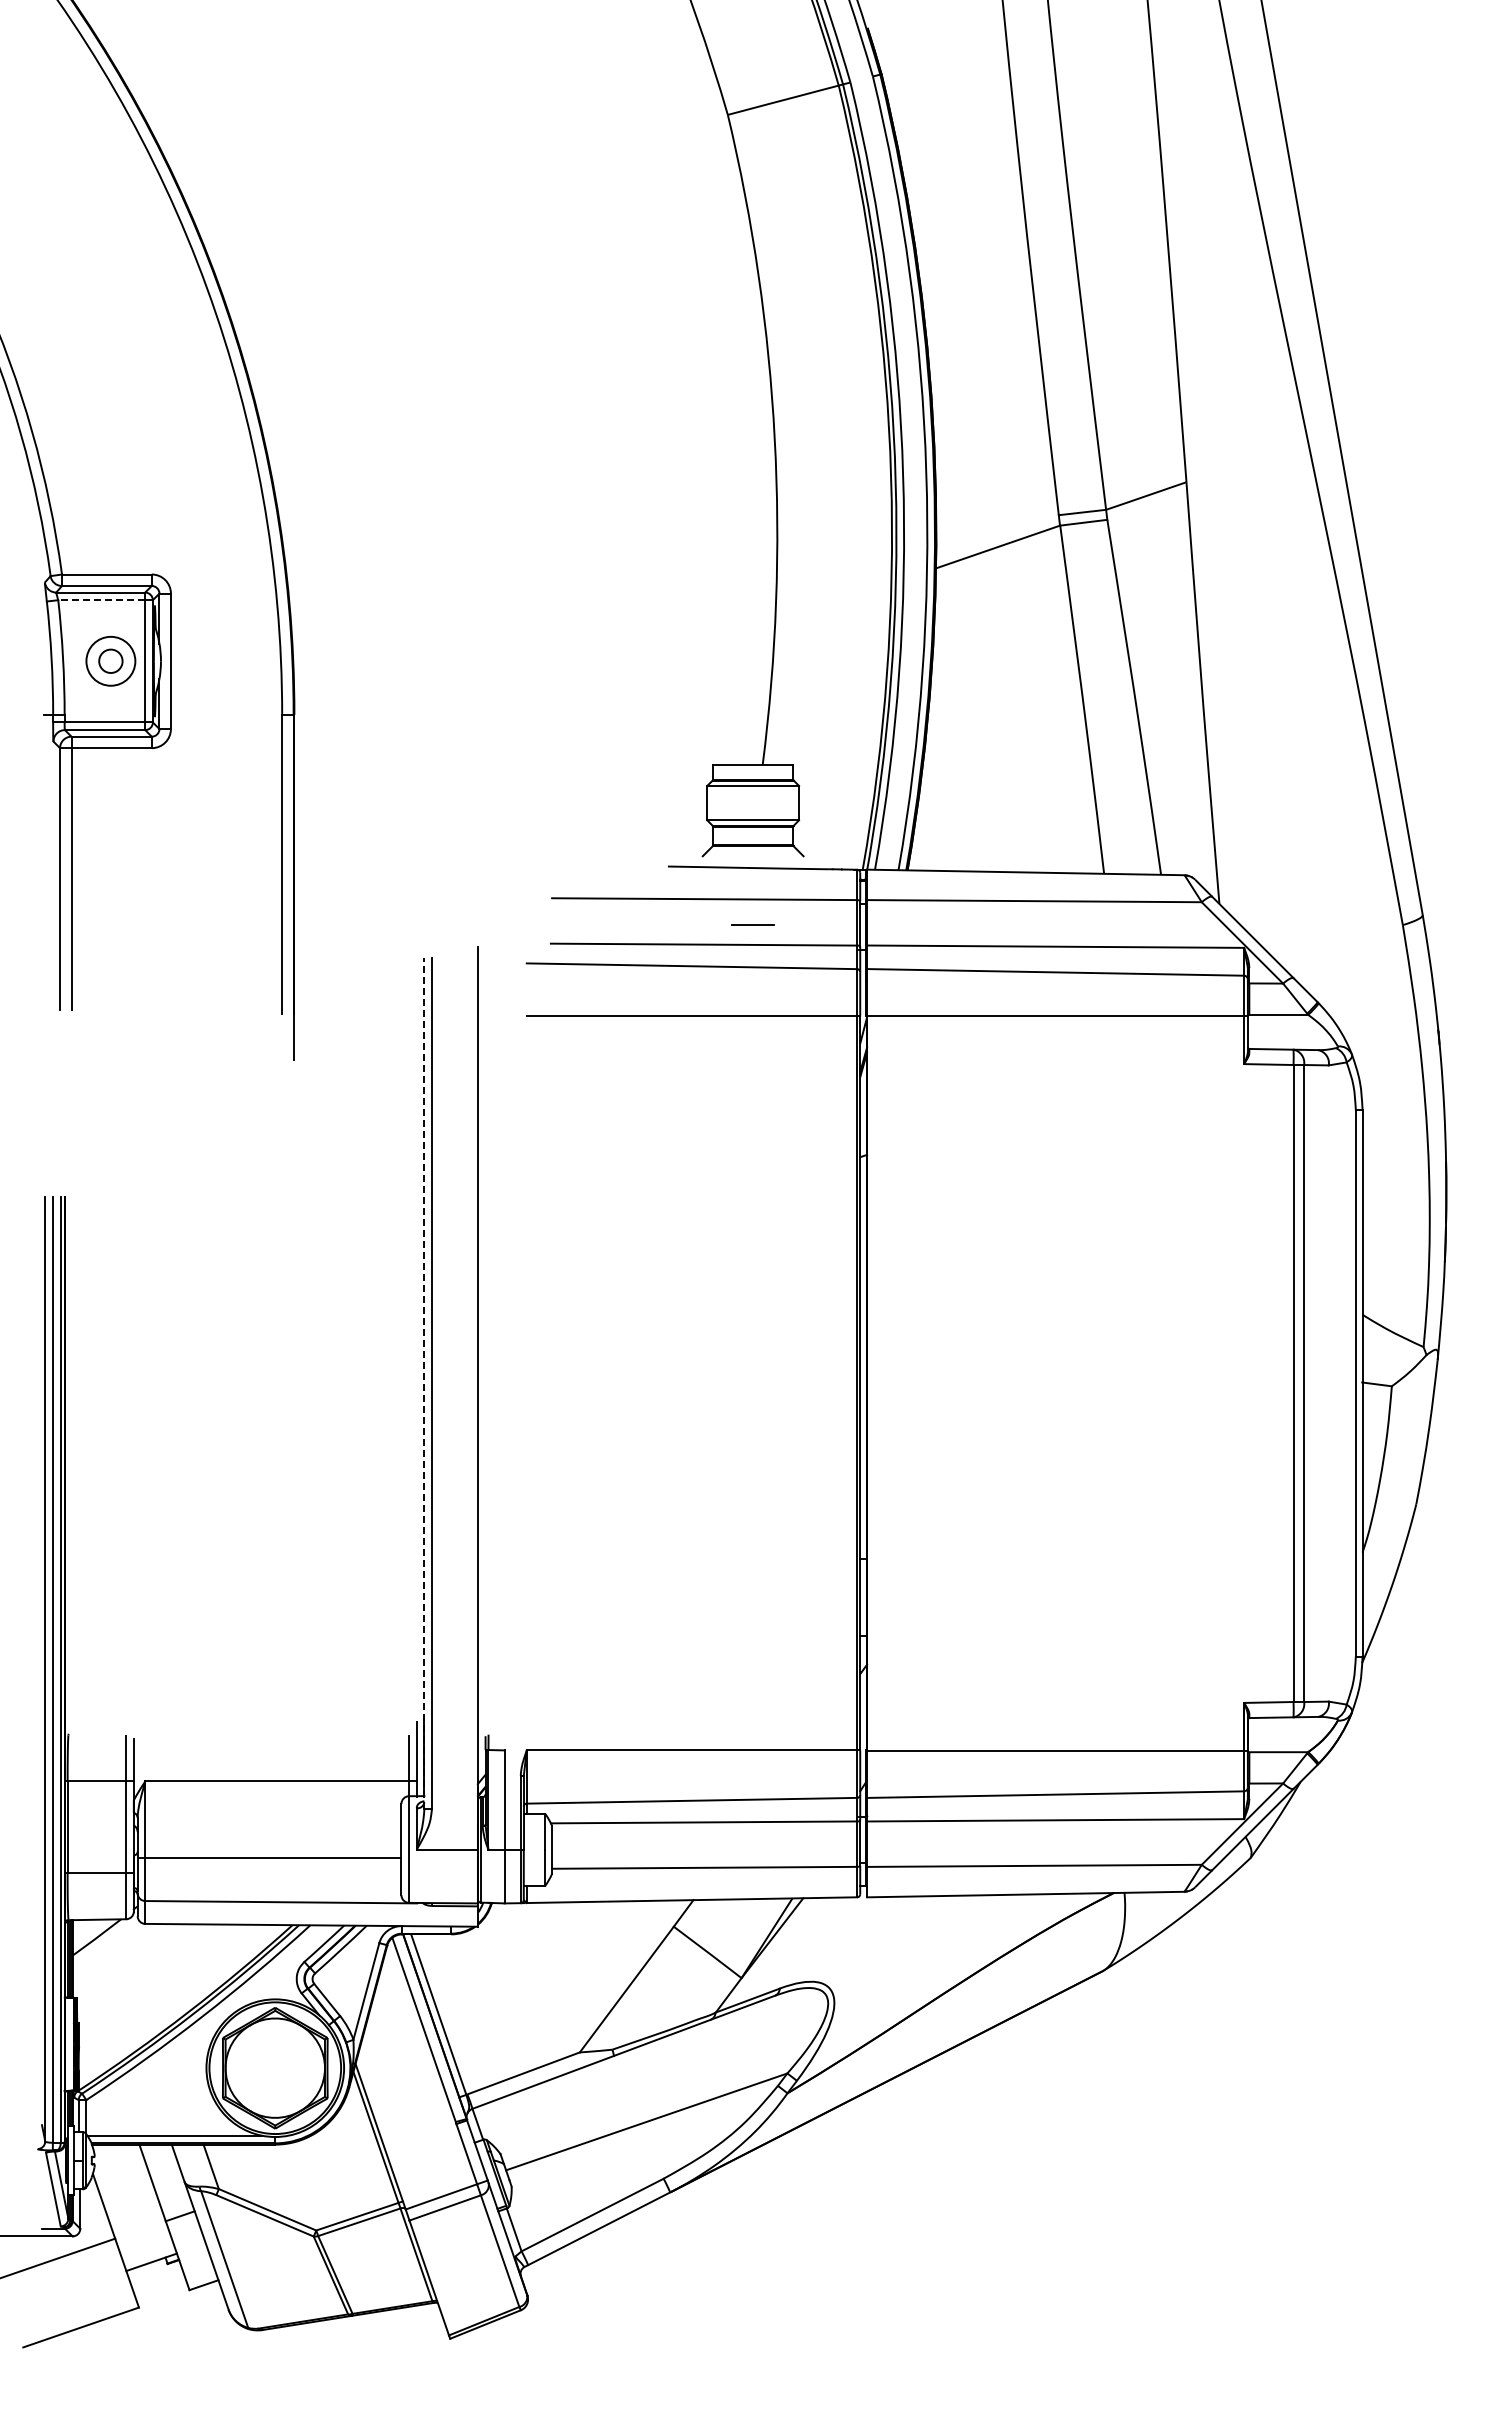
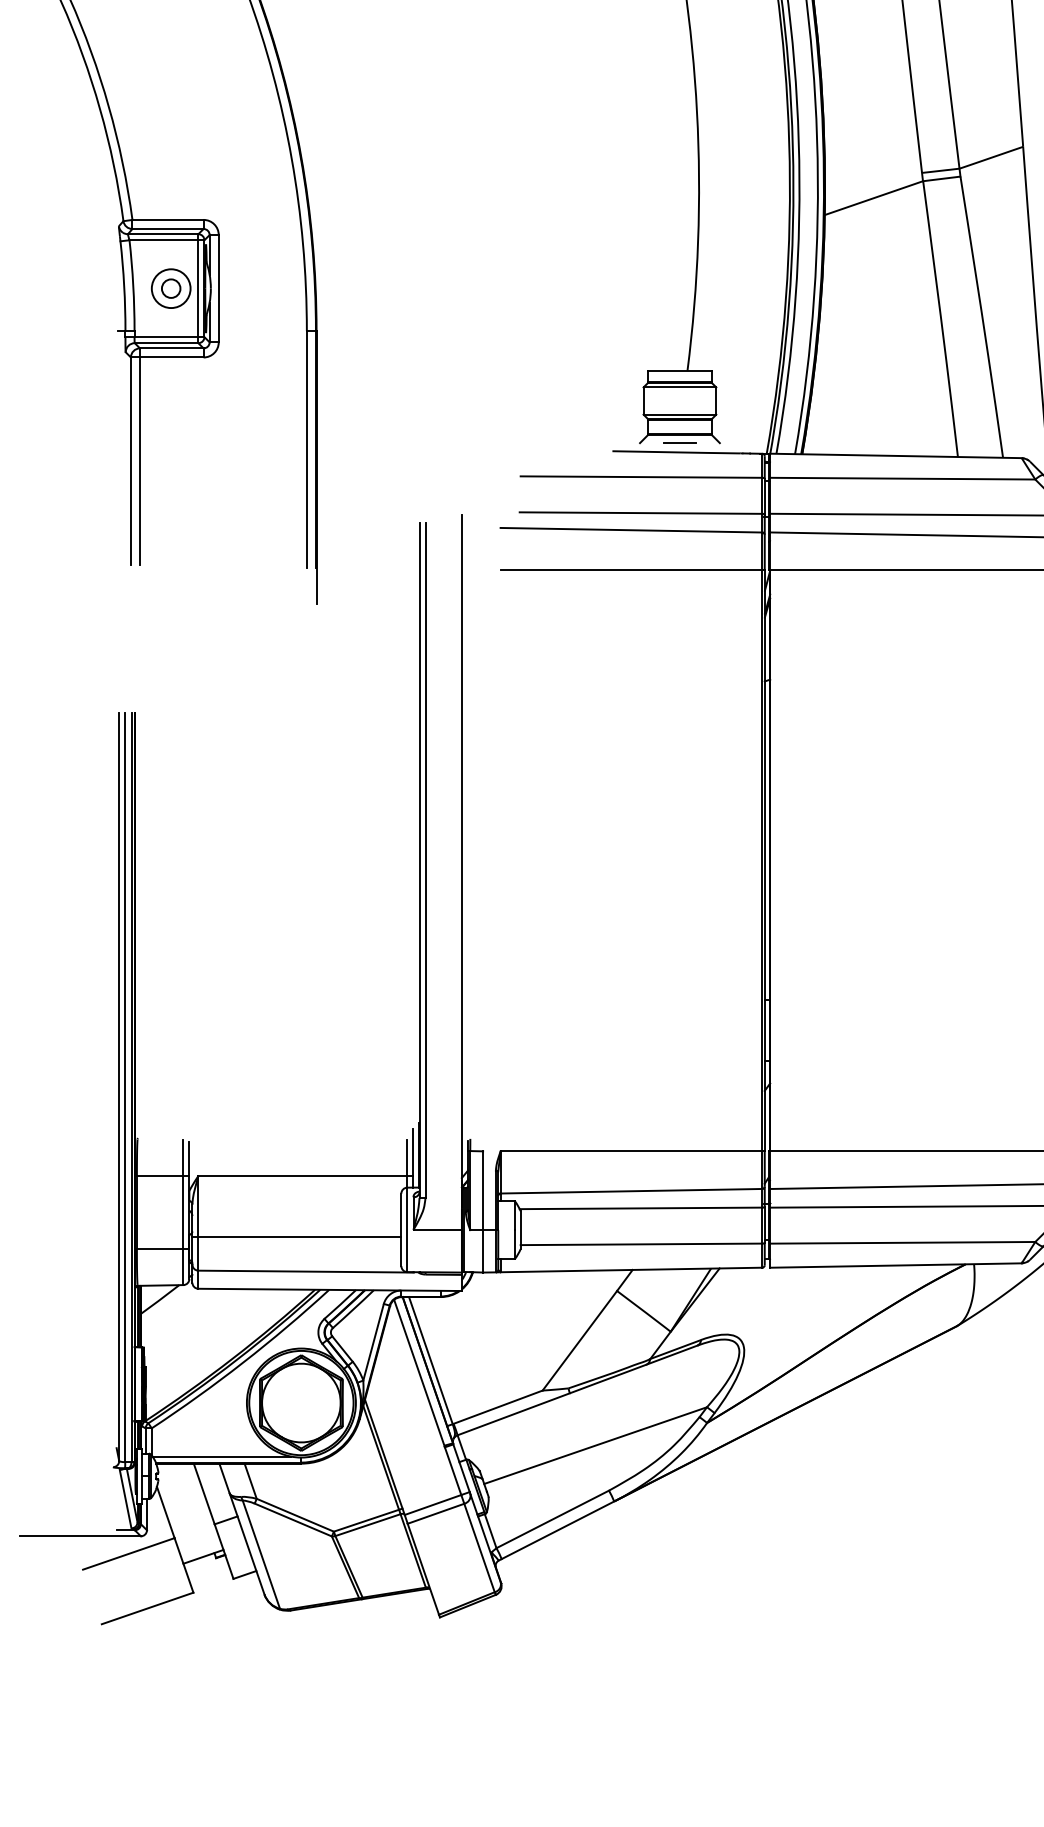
line: (101, 600) -> (163, 240), dashed -> solid
line: (752, 924) -> (679, 442), moved
line: (424, 1383) -> (419, 860), dashed -> solid

